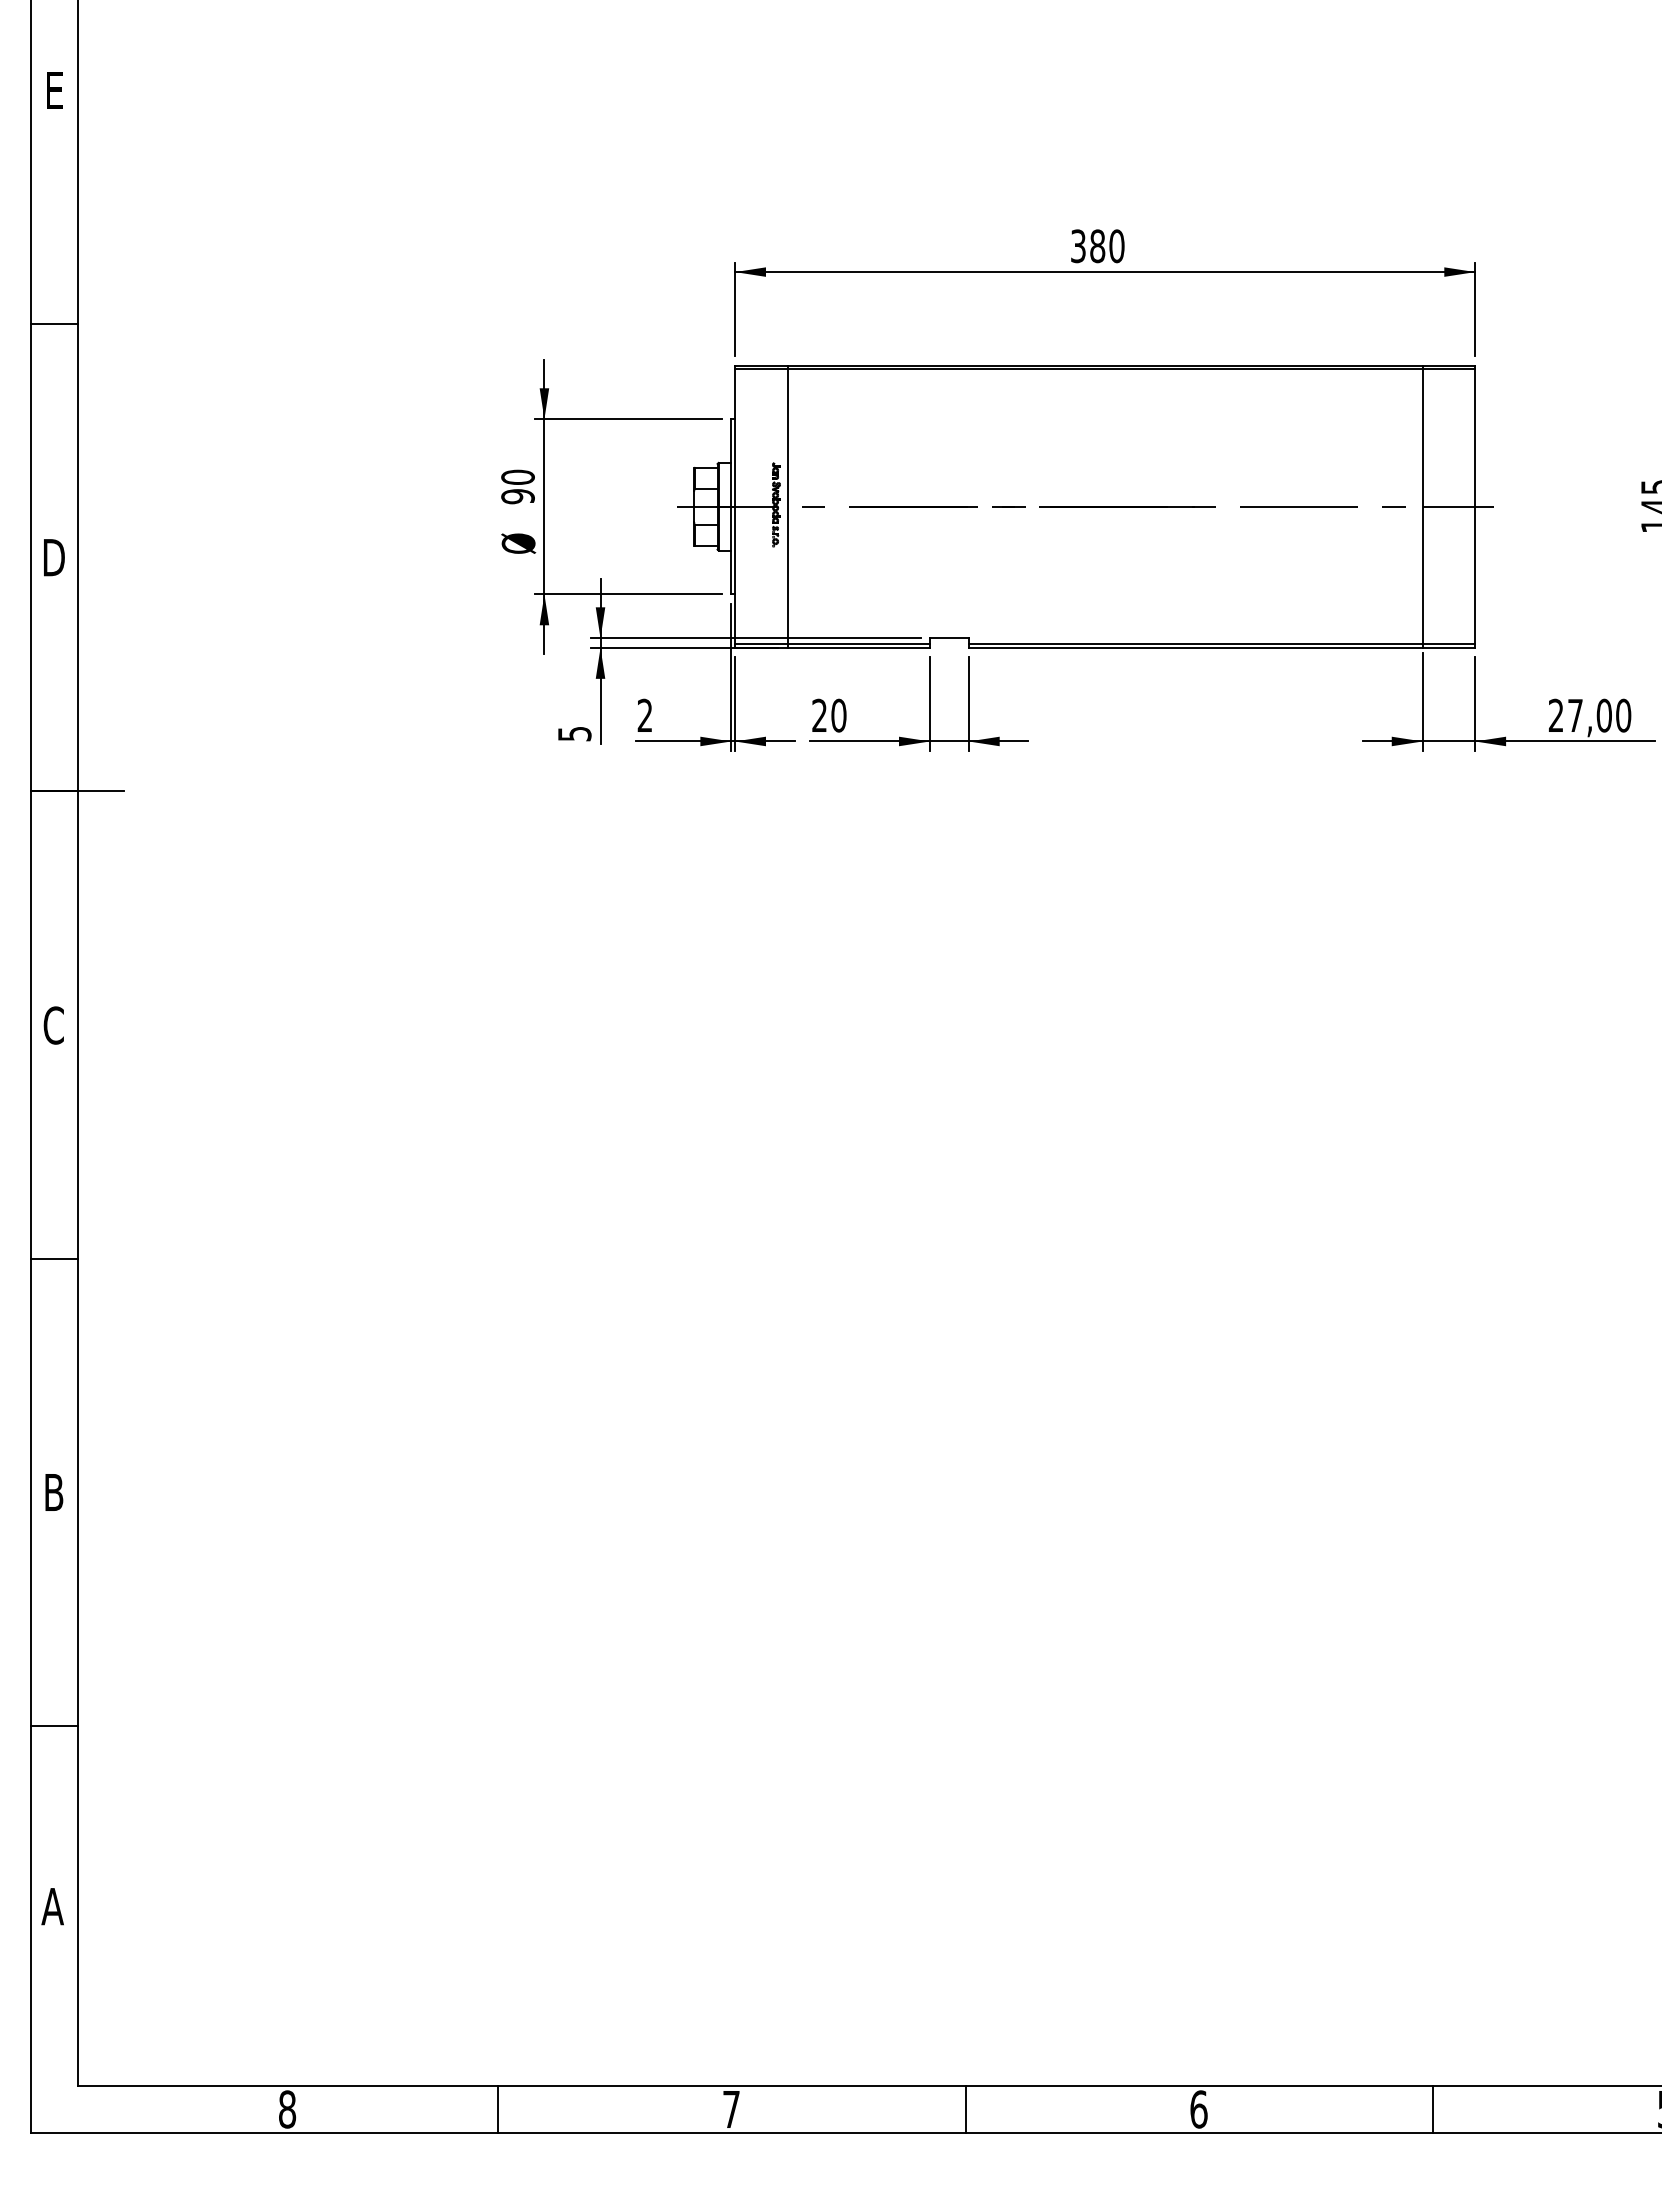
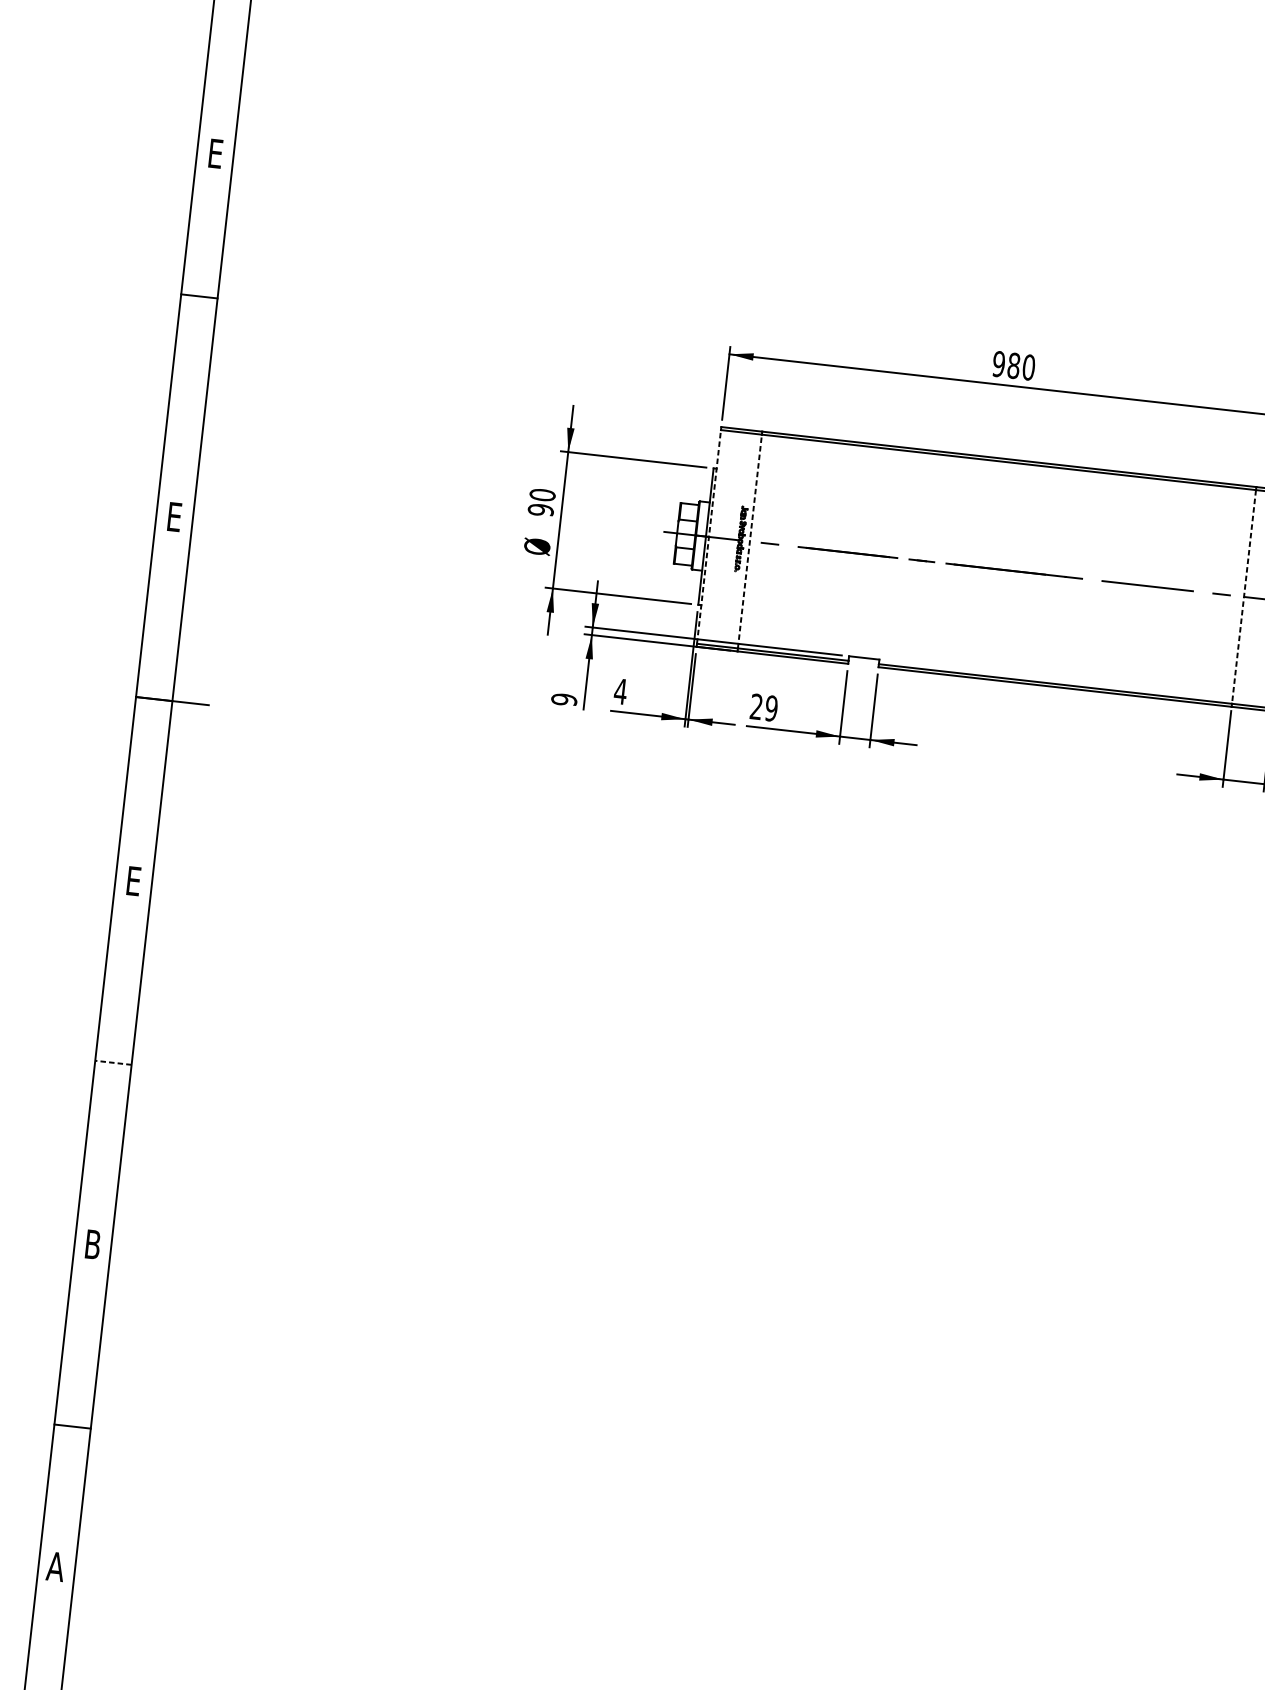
text: (1077, 246) -> (998, 364), 380 -> 980
line: (53, 324) -> (198, 296), moved
line: (735, 506) -> (709, 536), solid -> dashed
line: (787, 506) -> (749, 541), solid -> dashed
line: (1422, 507) -> (1243, 597), solid -> dashed
text: (54, 557) -> (174, 517), D -> E
text: (645, 714) -> (621, 690), 2 -> 4
text: (838, 715) -> (771, 708), 20 -> 29
text: (574, 733) -> (564, 699), 5 -> 9
text: (53, 1025) -> (133, 881), C -> E
line: (53, 1258) -> (112, 1062), solid -> dashed

